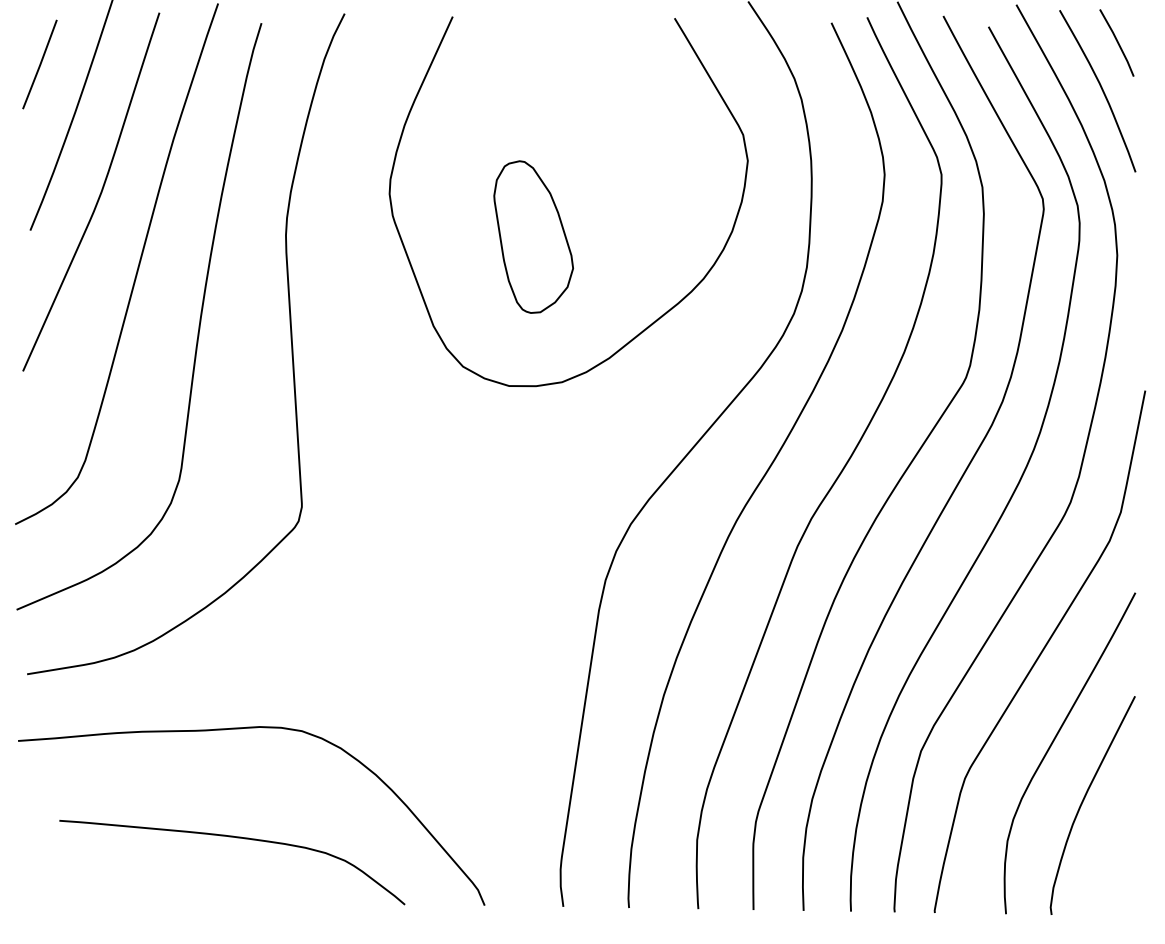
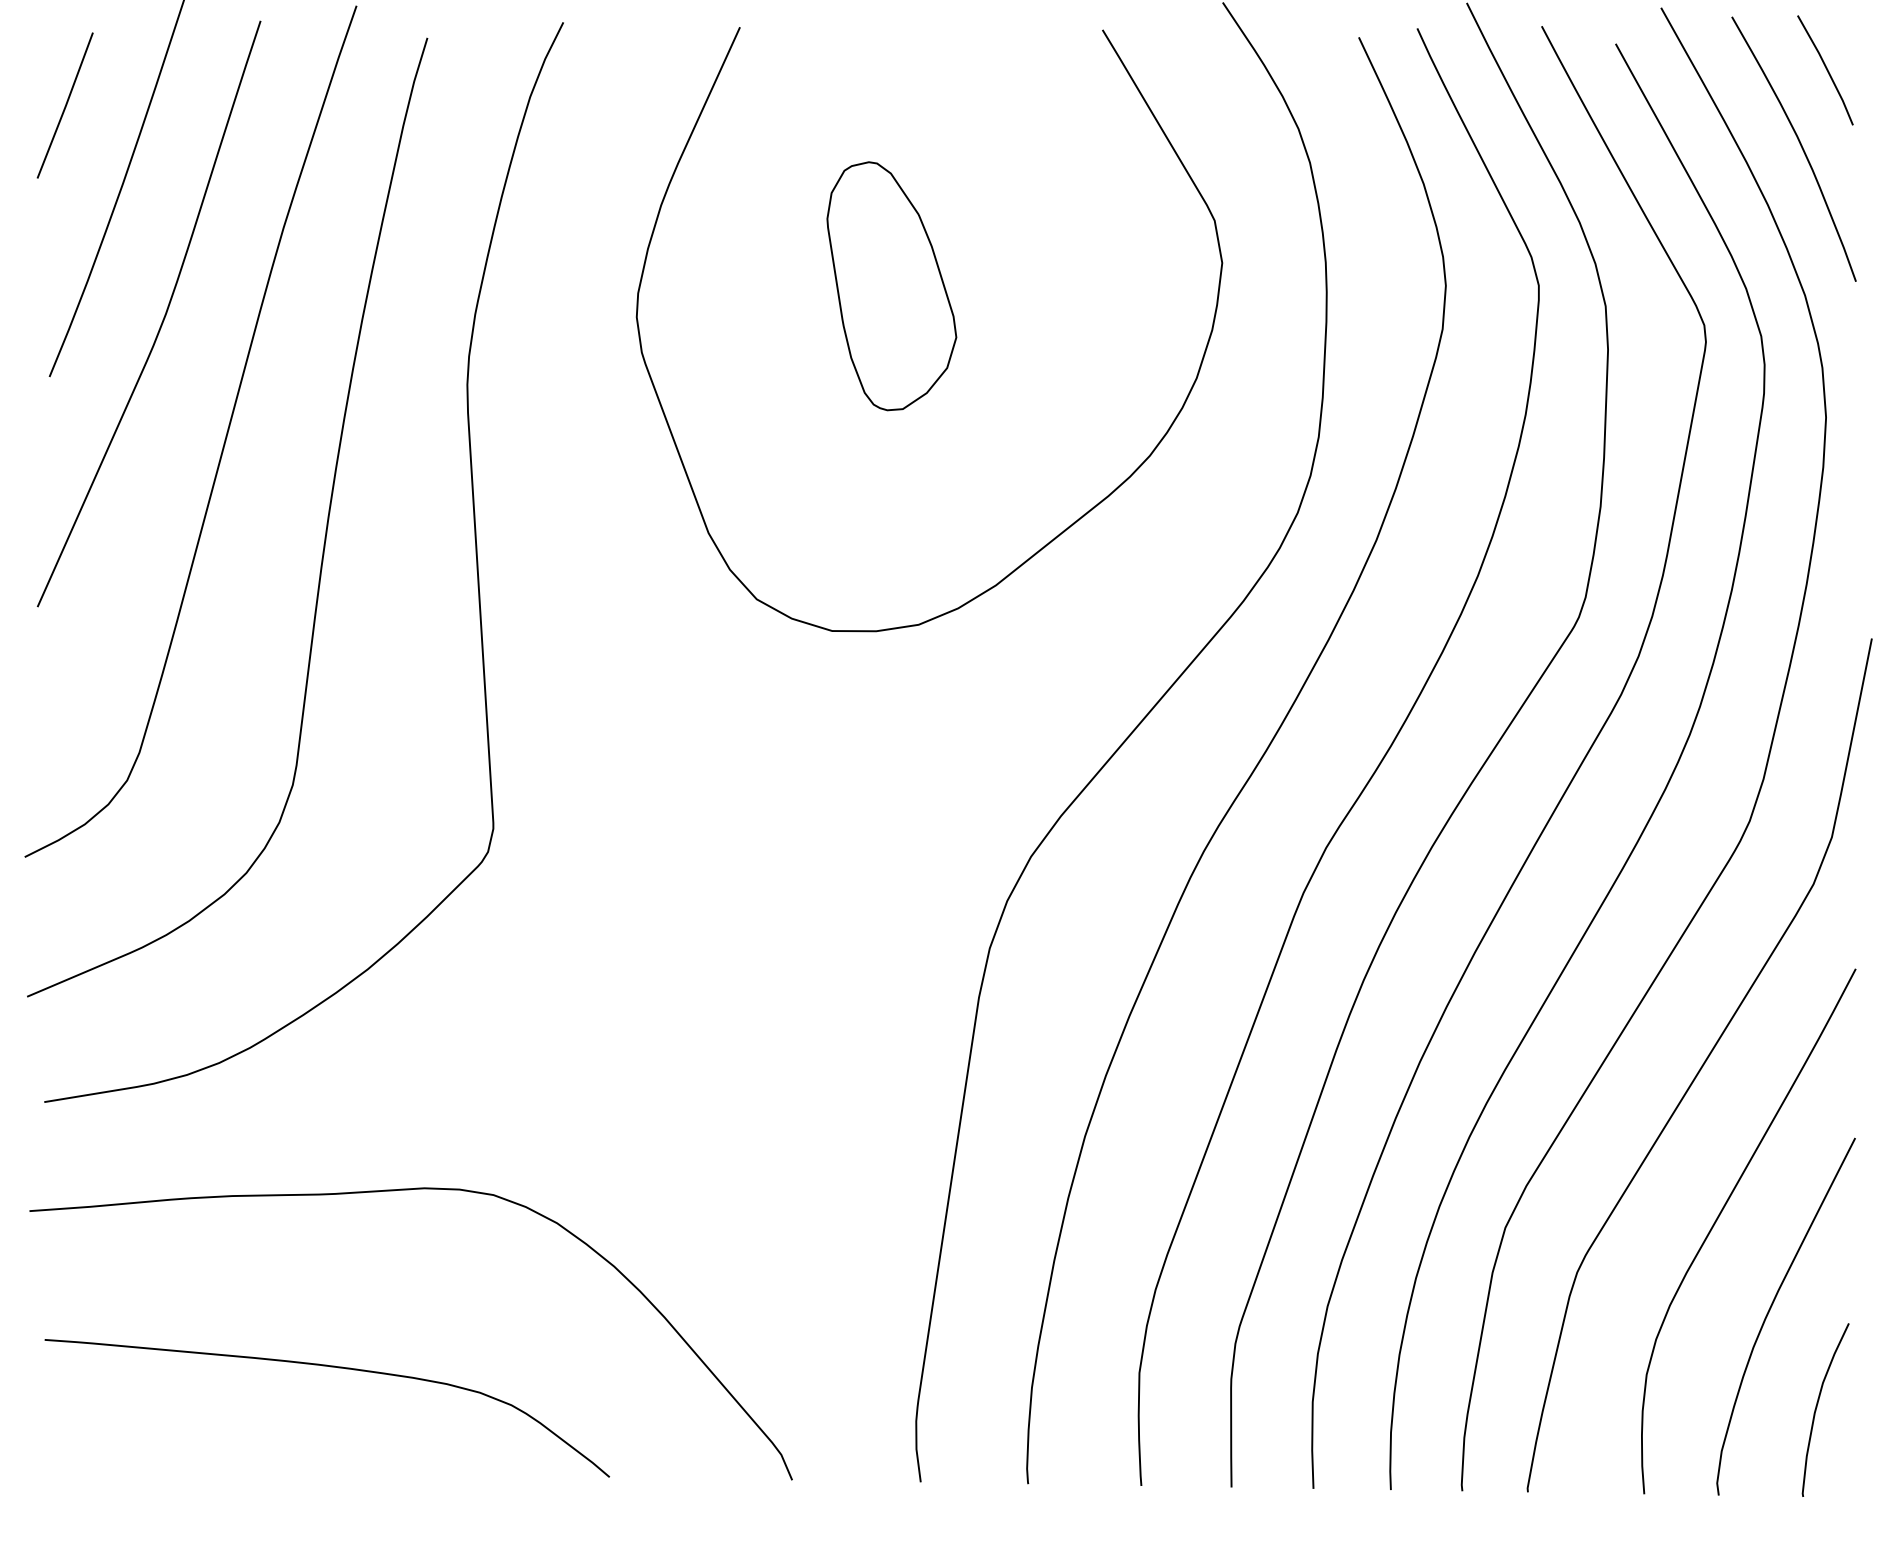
part: (533, 236) -> (891, 285), moved
curve: (236, 838) -> (334, 1368), moved
curve: (1112, 861) -> (1818, 1408), added

